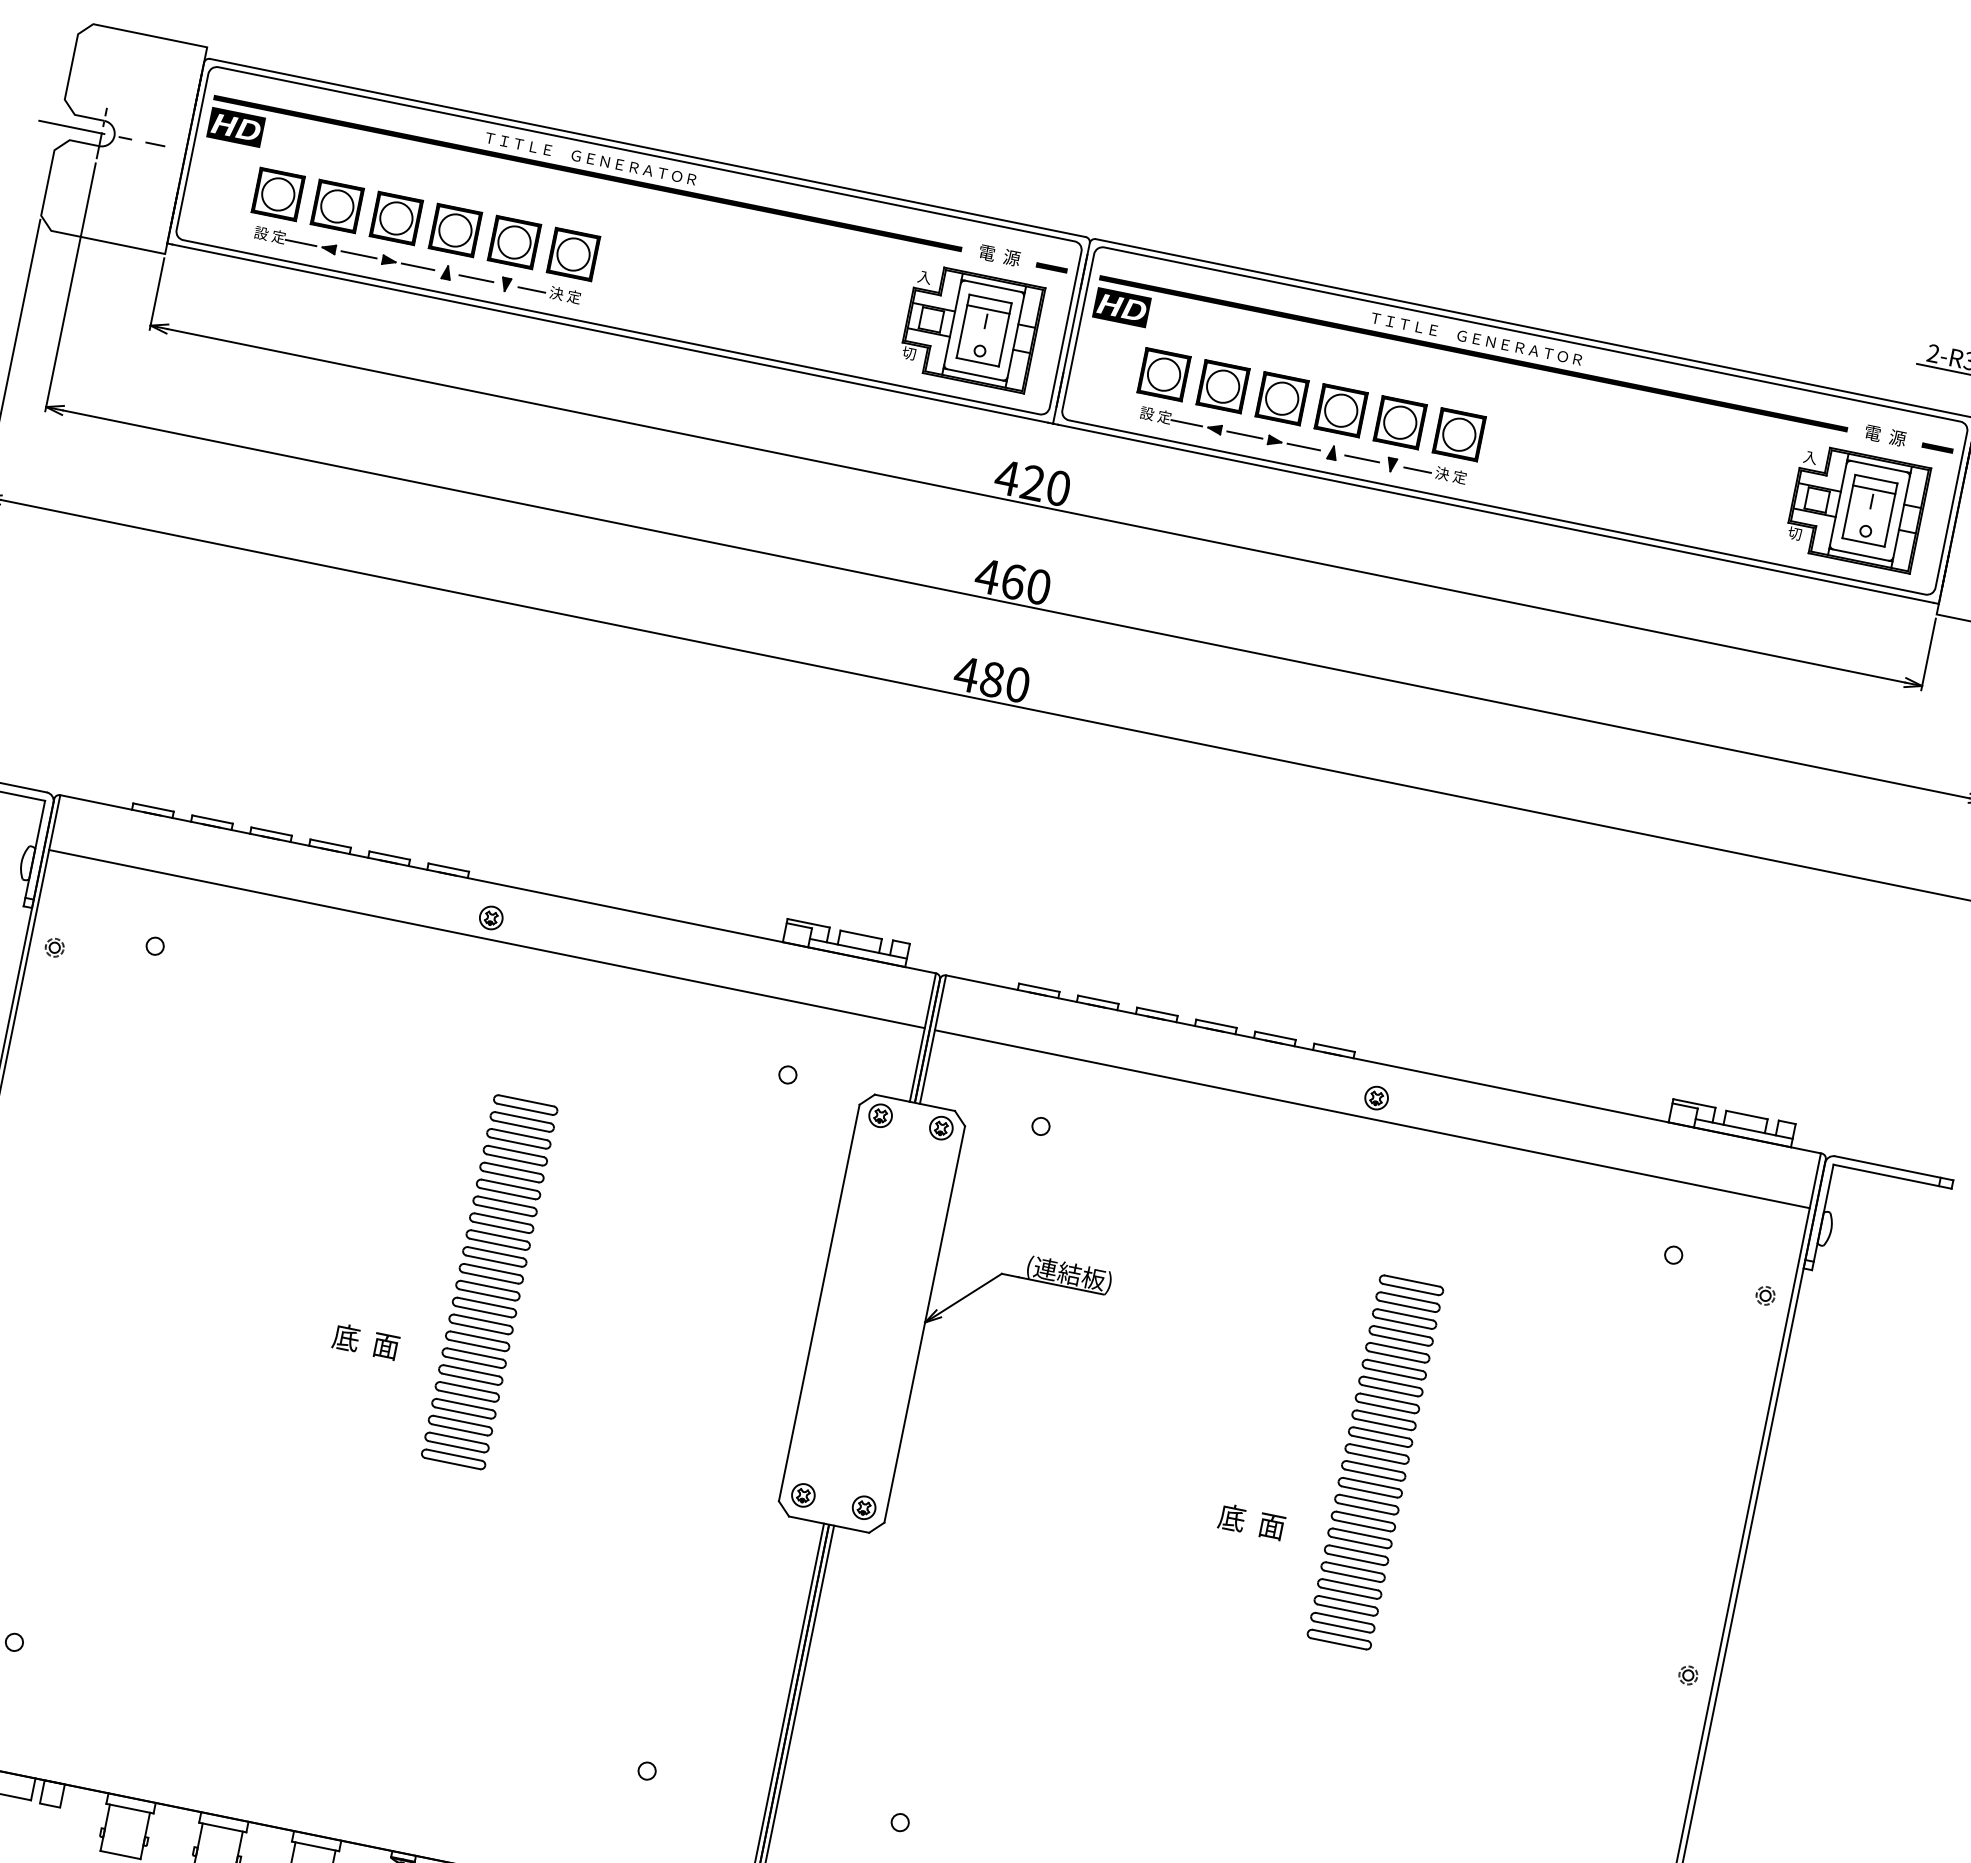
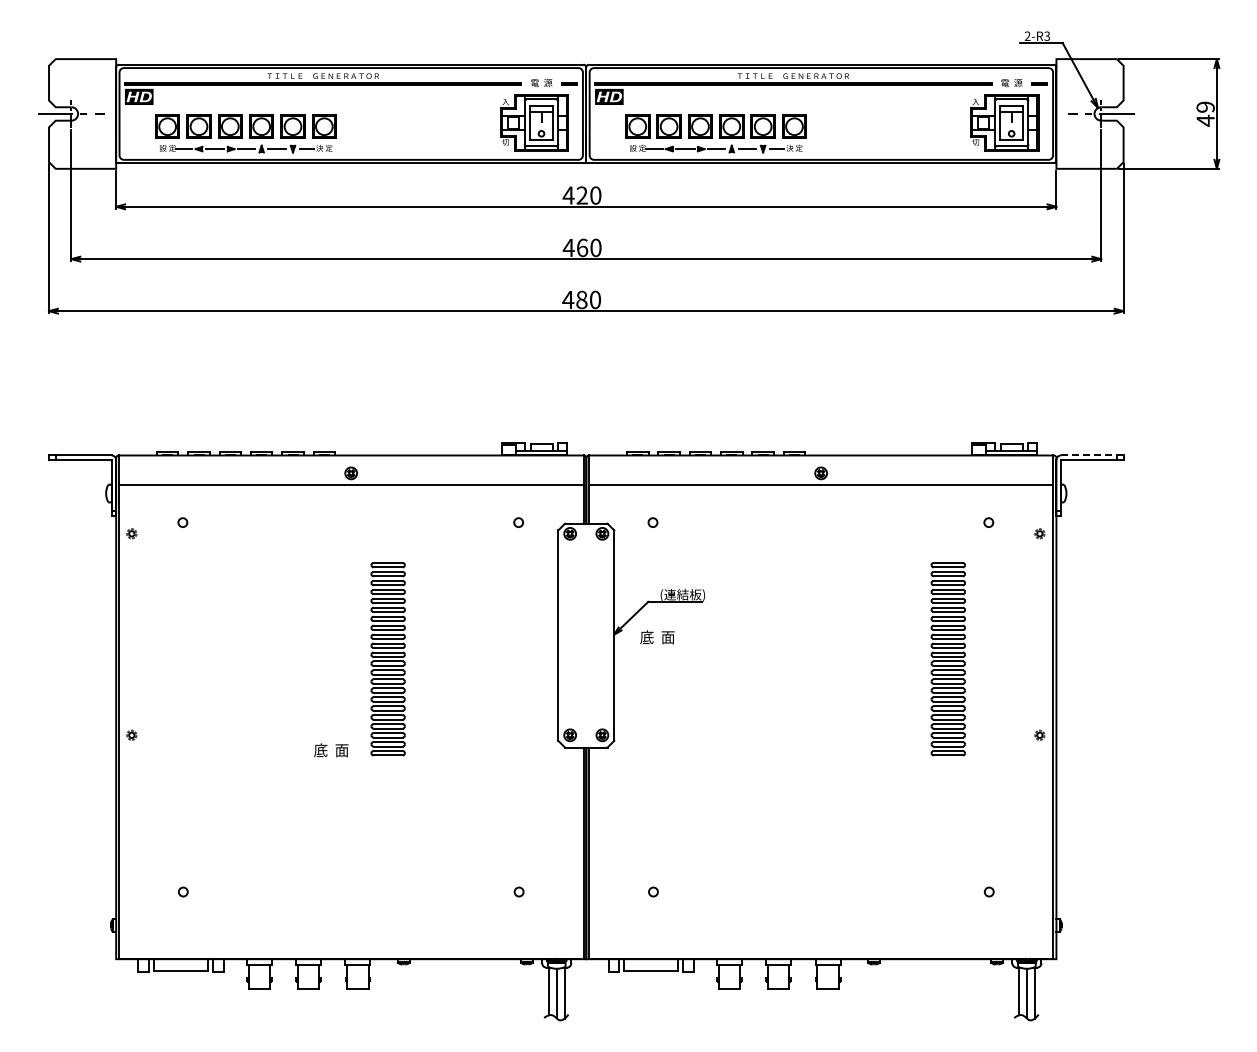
line: (1894, 1168) -> (1092, 455), solid -> dashed
text: (366, 1342) -> (331, 750), moved
part: (1373, 1462) -> (947, 659), moved
text: (1251, 1522) -> (657, 637), moved

